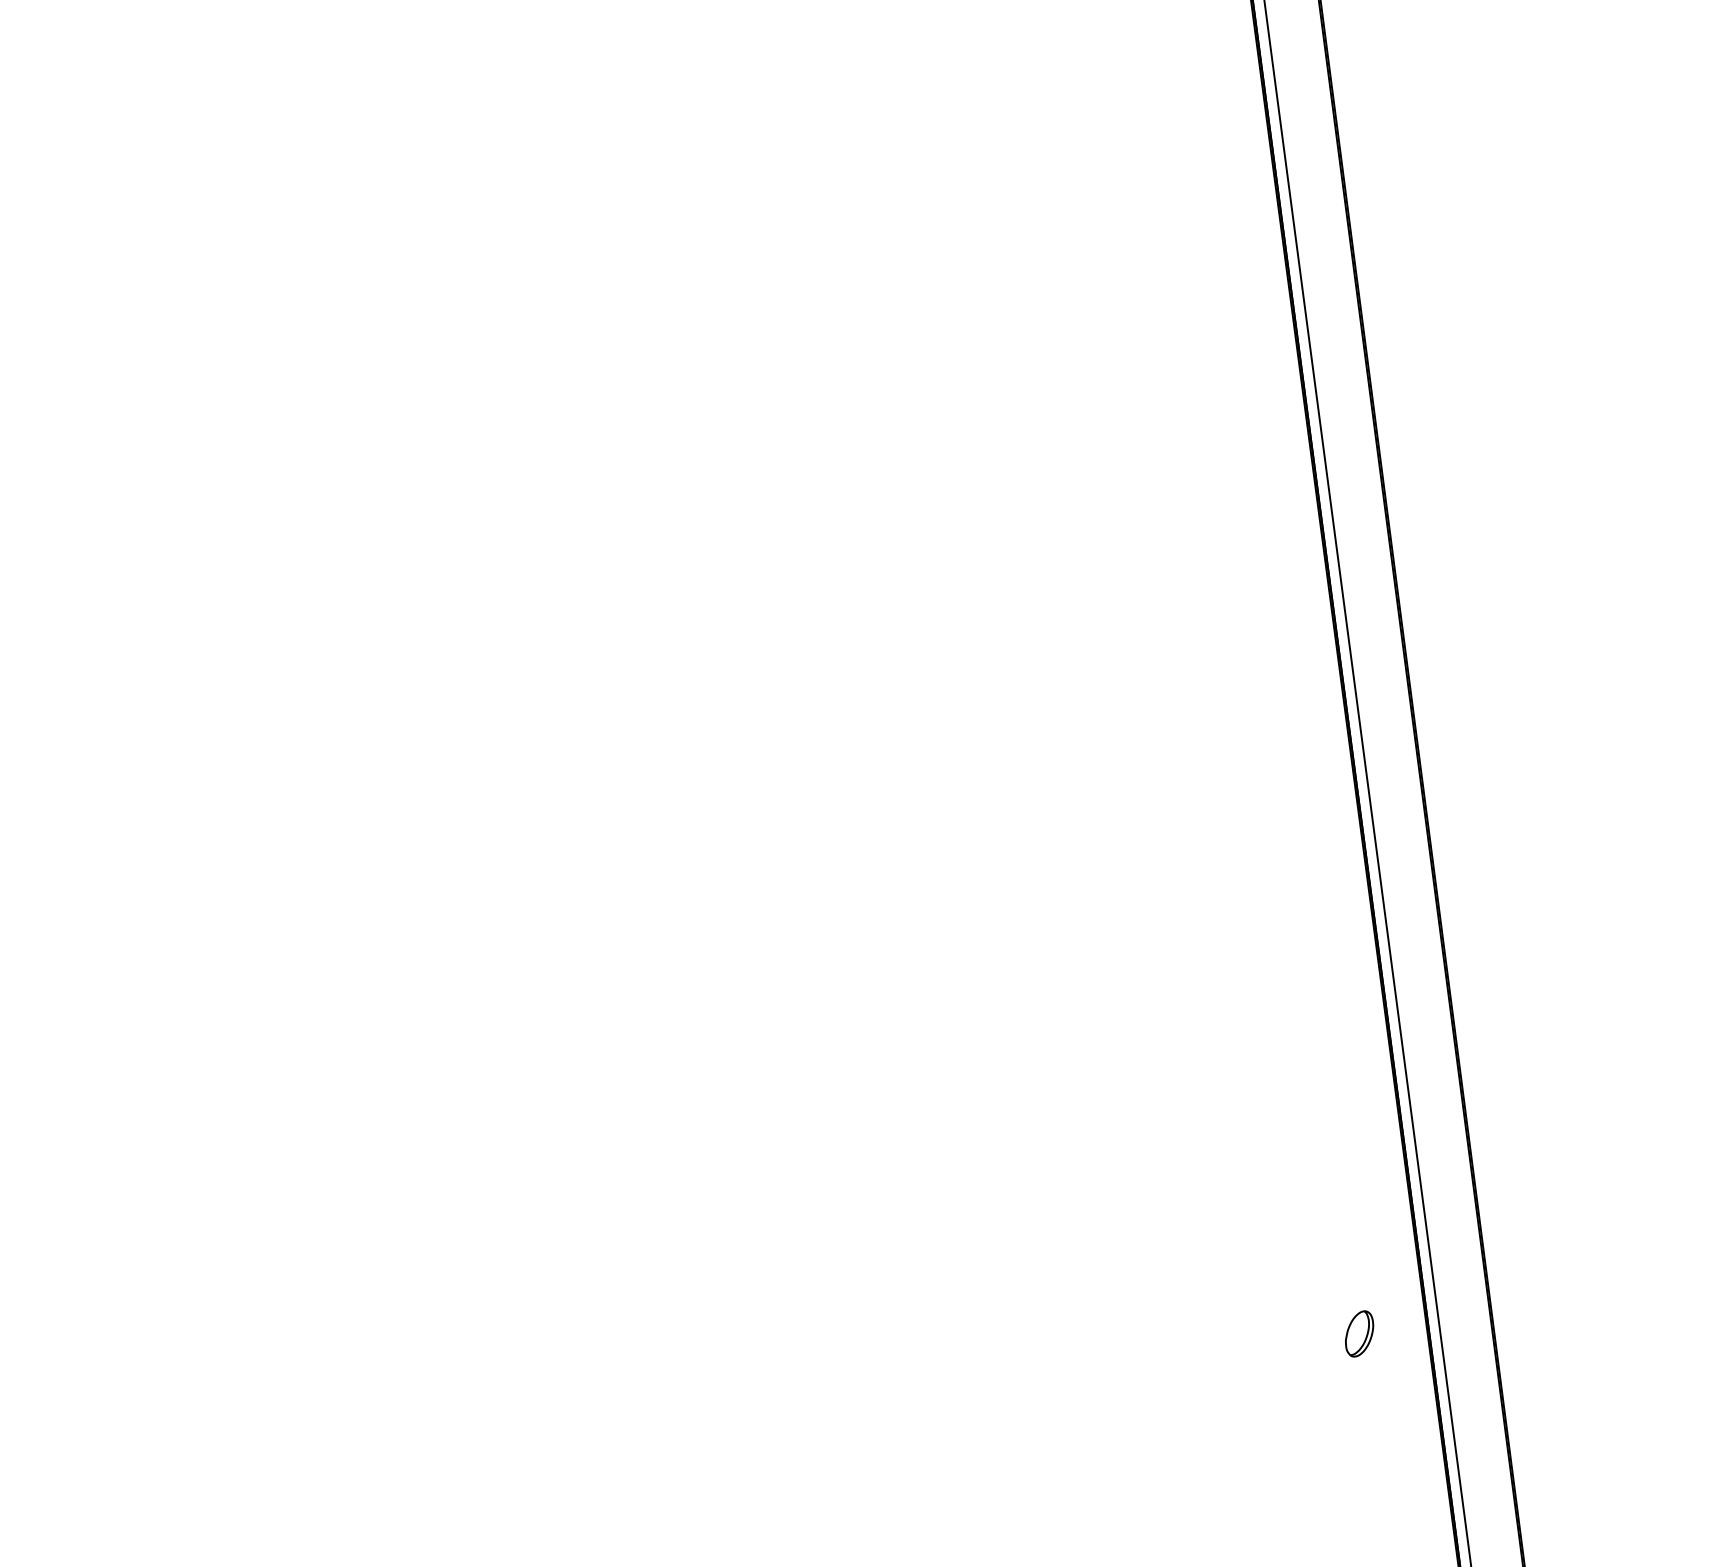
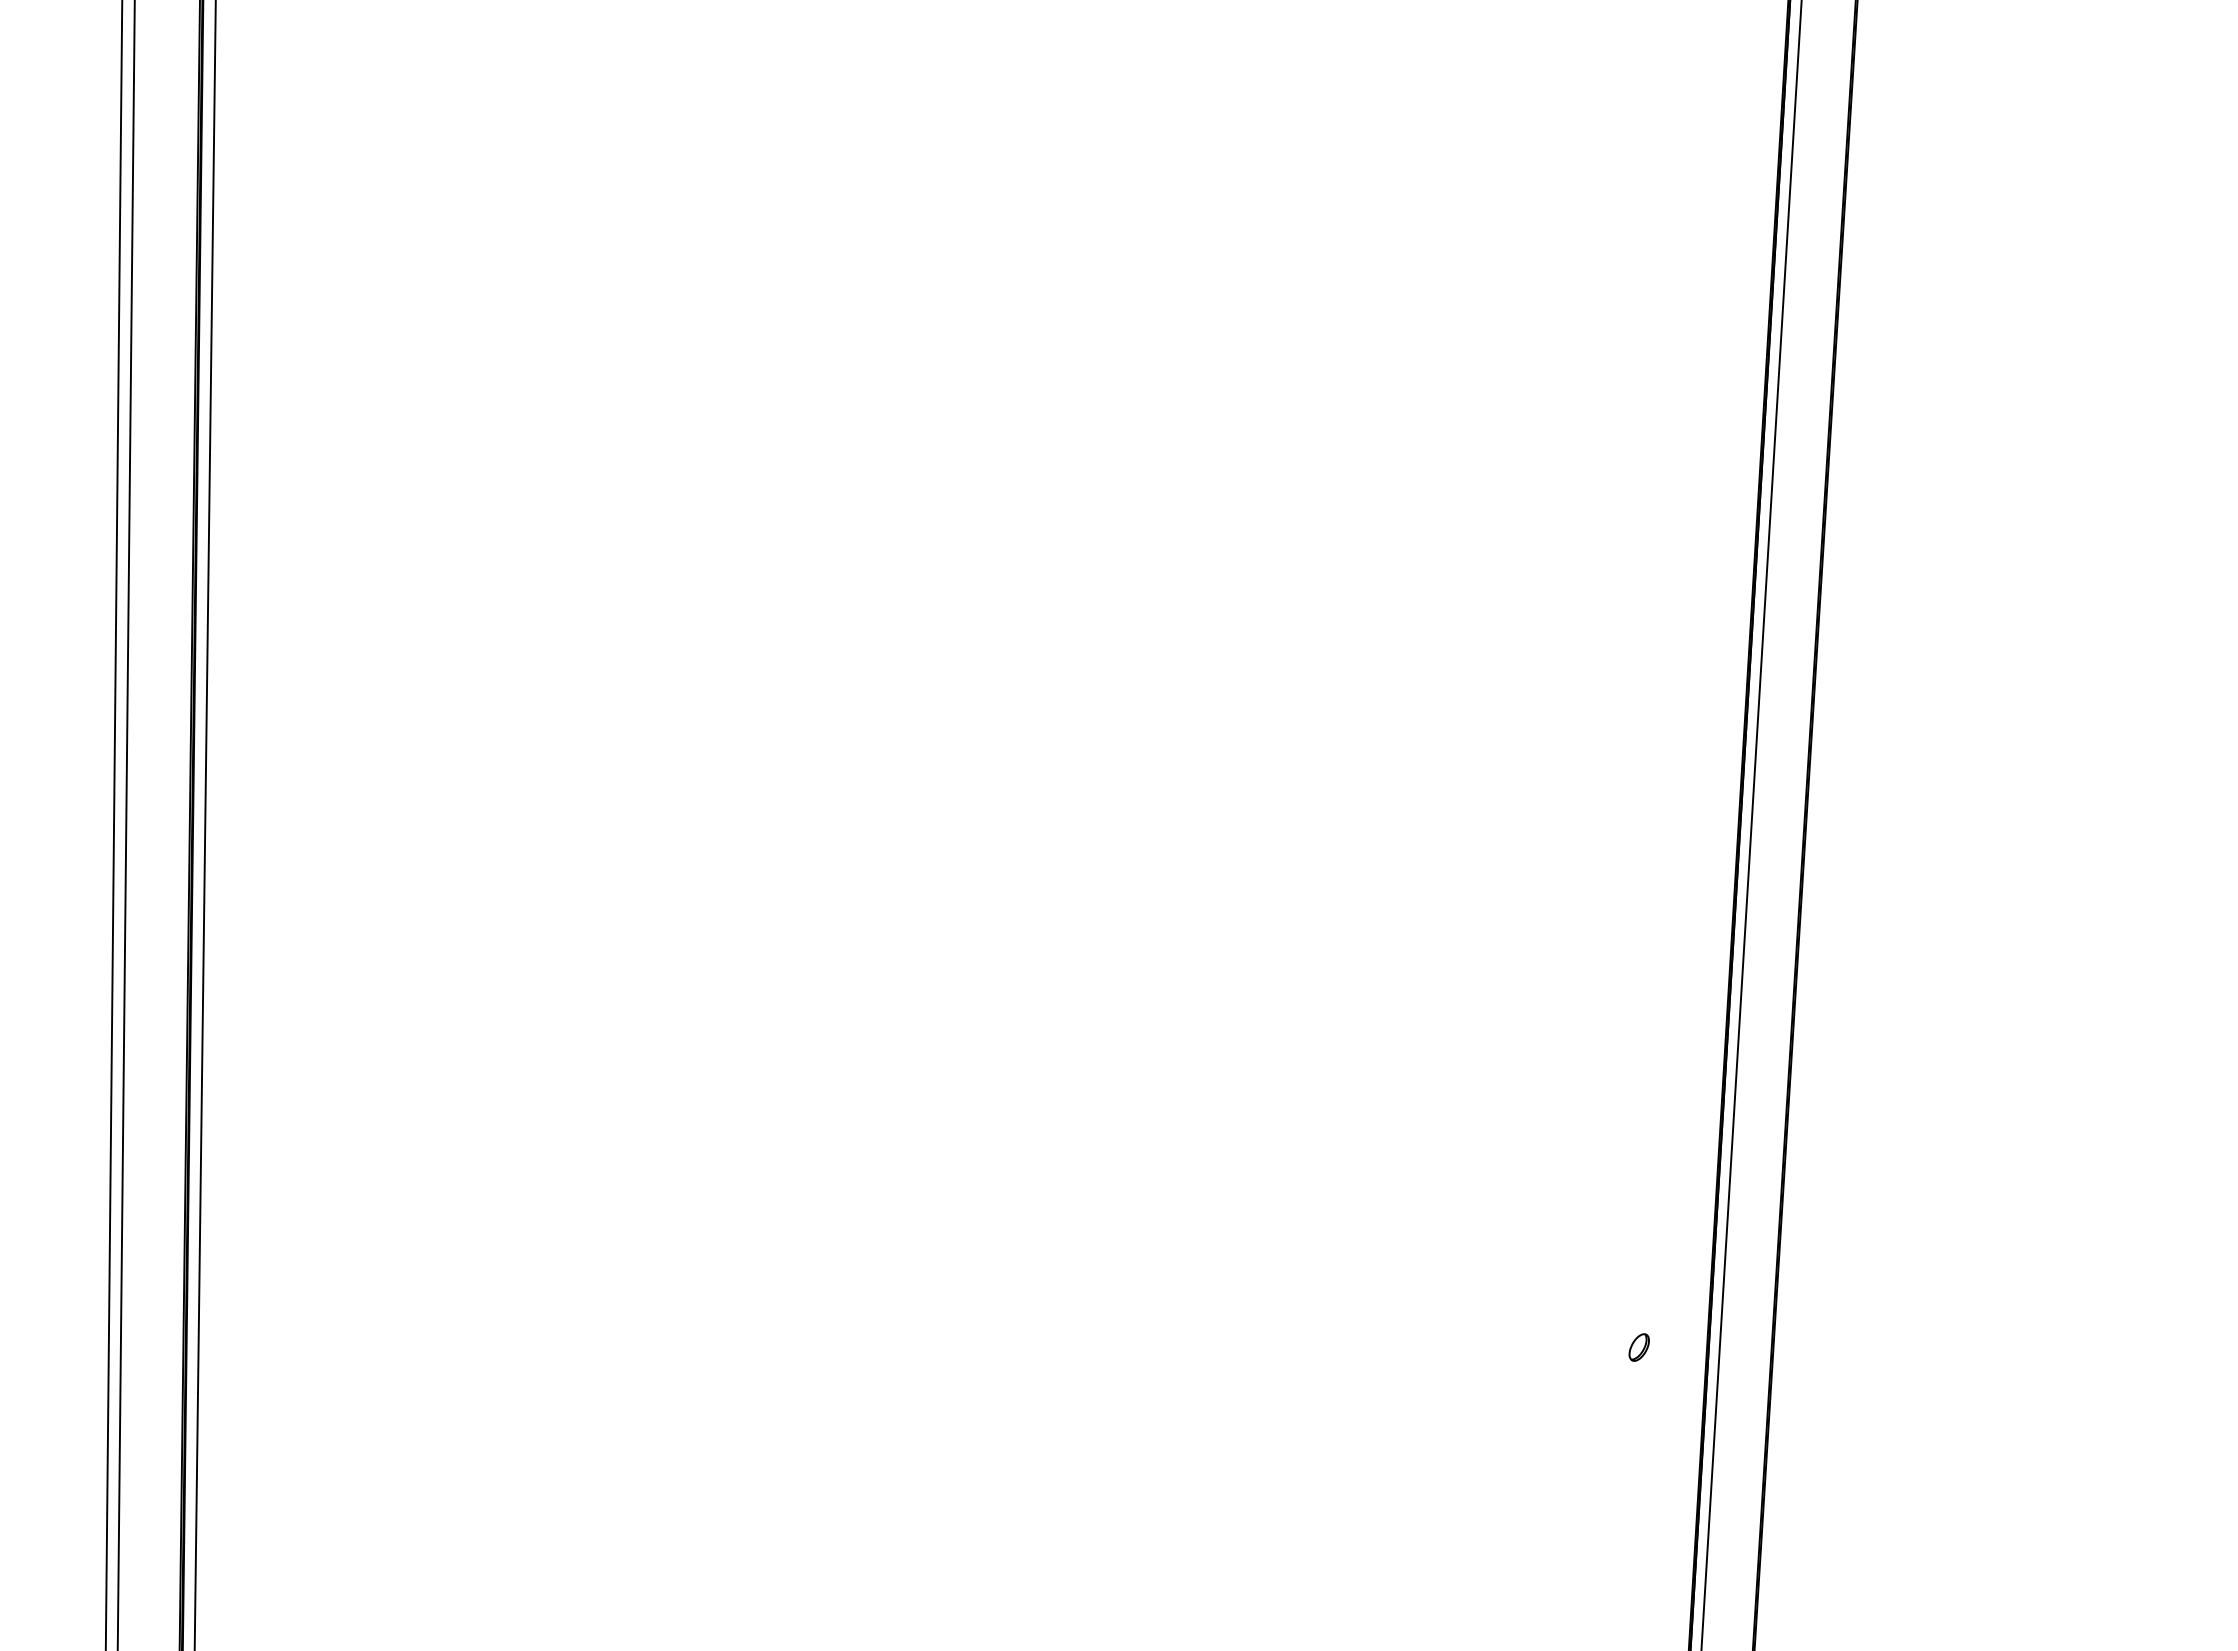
part: (1358, 1334) -> (1638, 1347), size x0.62

